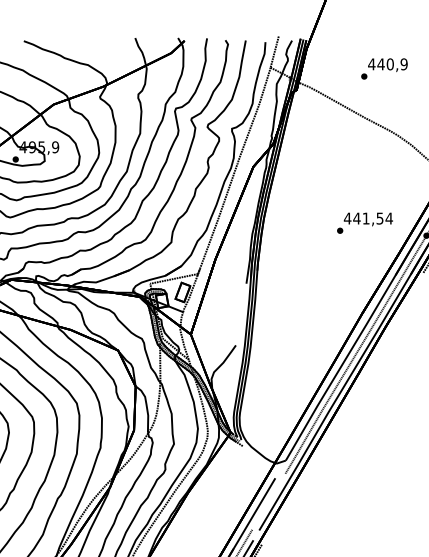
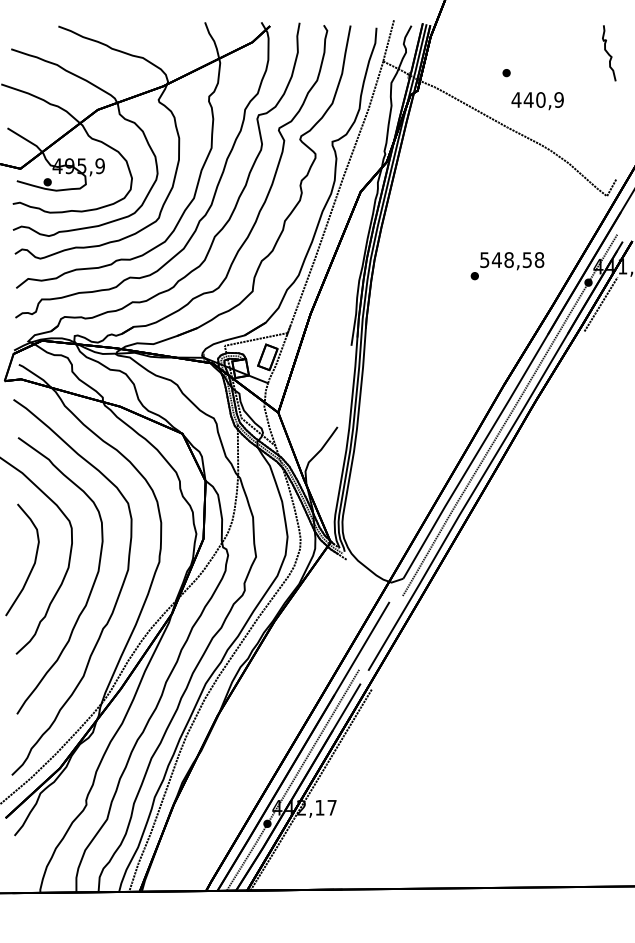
text: (387, 65) -> (537, 101), moved
text: (367, 218) -> (511, 260), 441,54 -> 548,58

